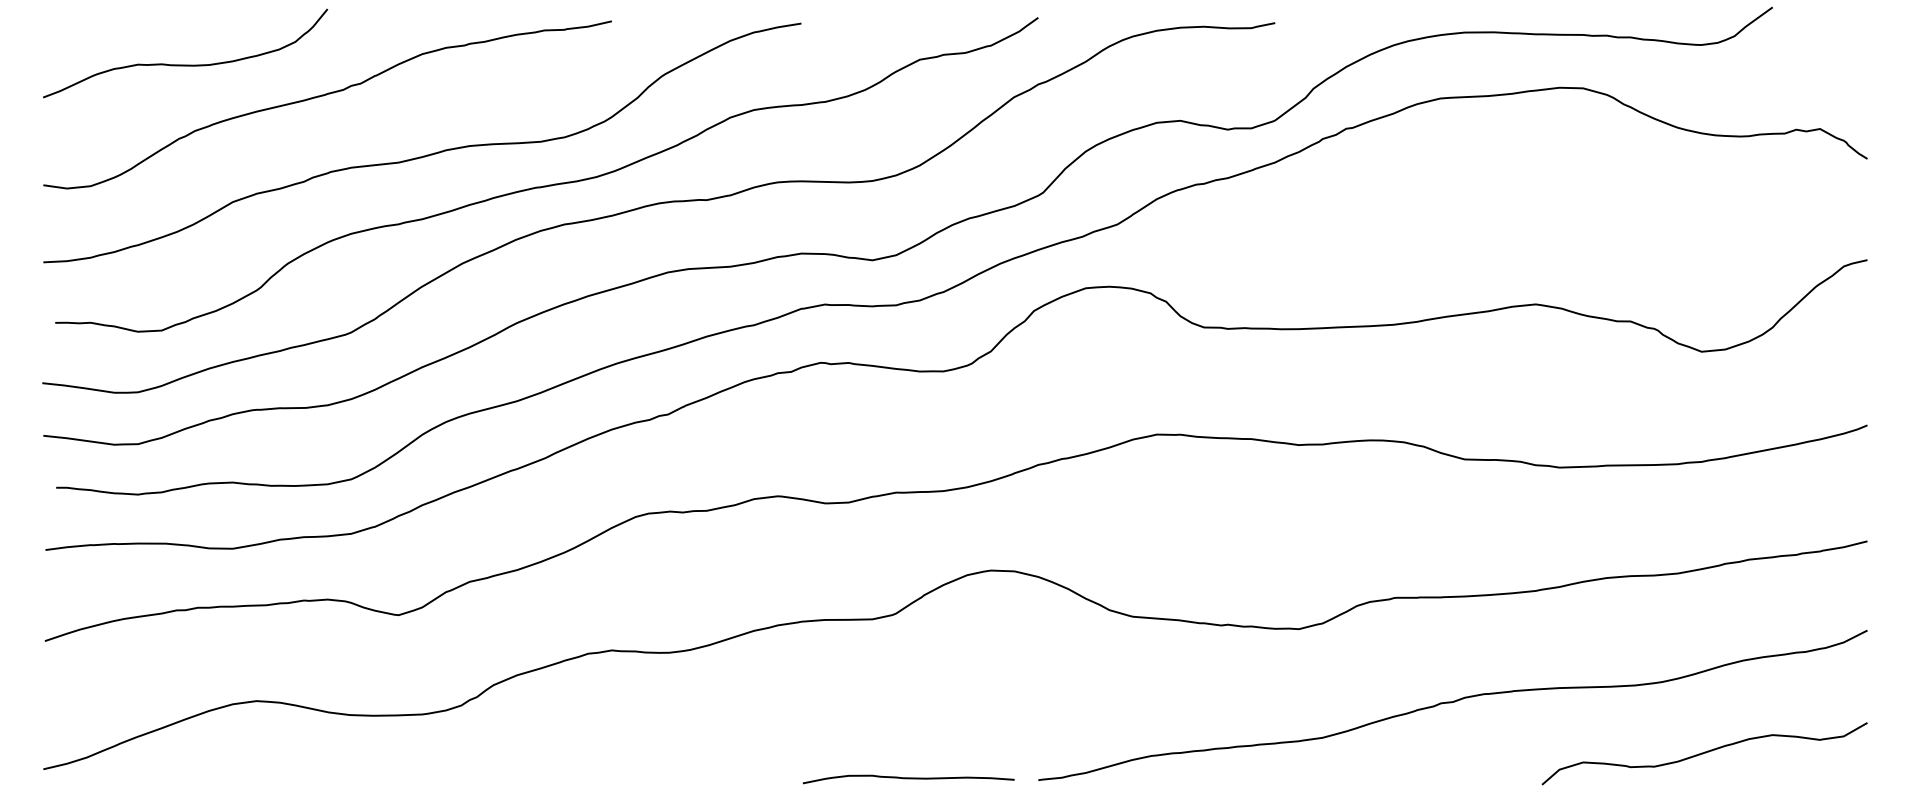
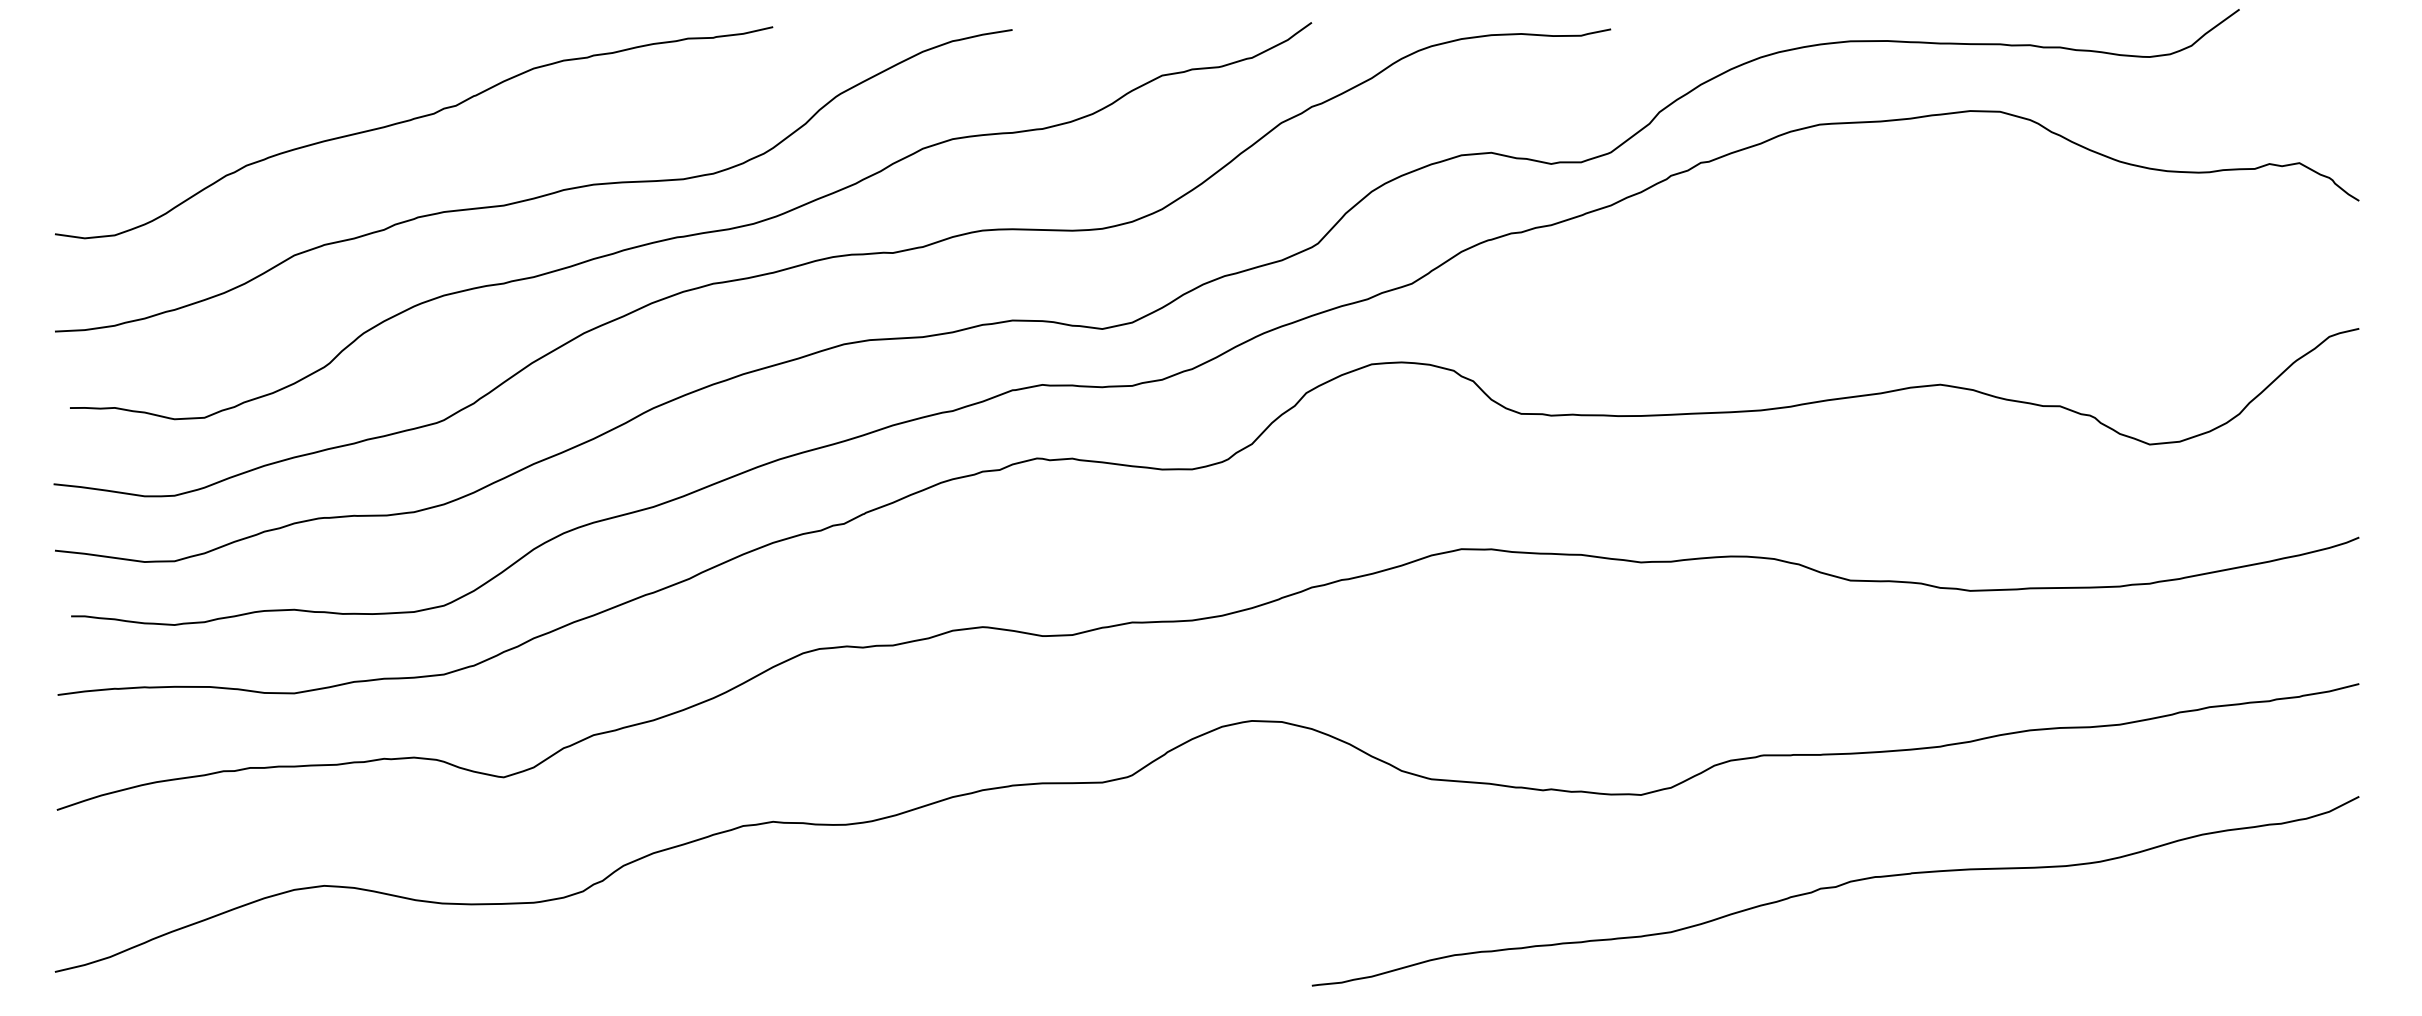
curve: (185, 65) -> (234, 82), removed
curve: (1704, 753) -> (2153, 951), removed
curve: (908, 779) -> (1147, 984), removed

